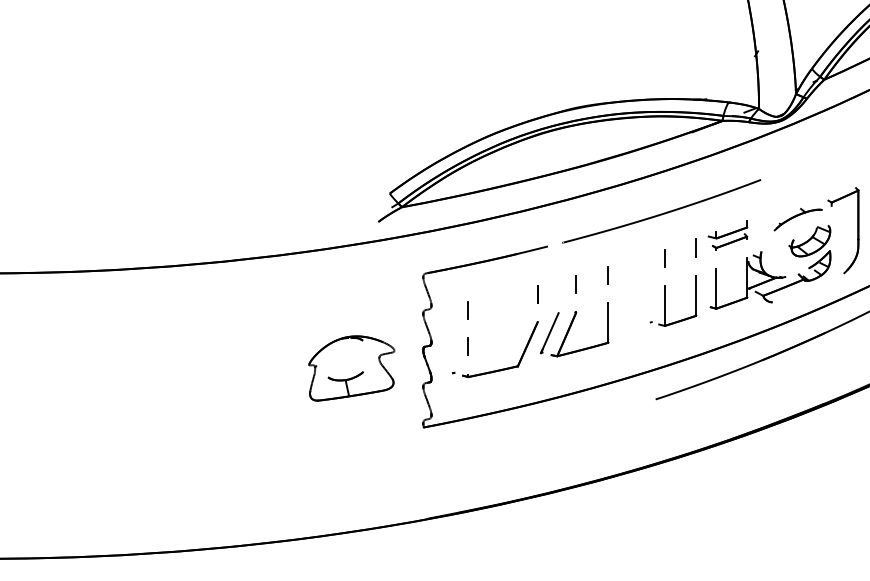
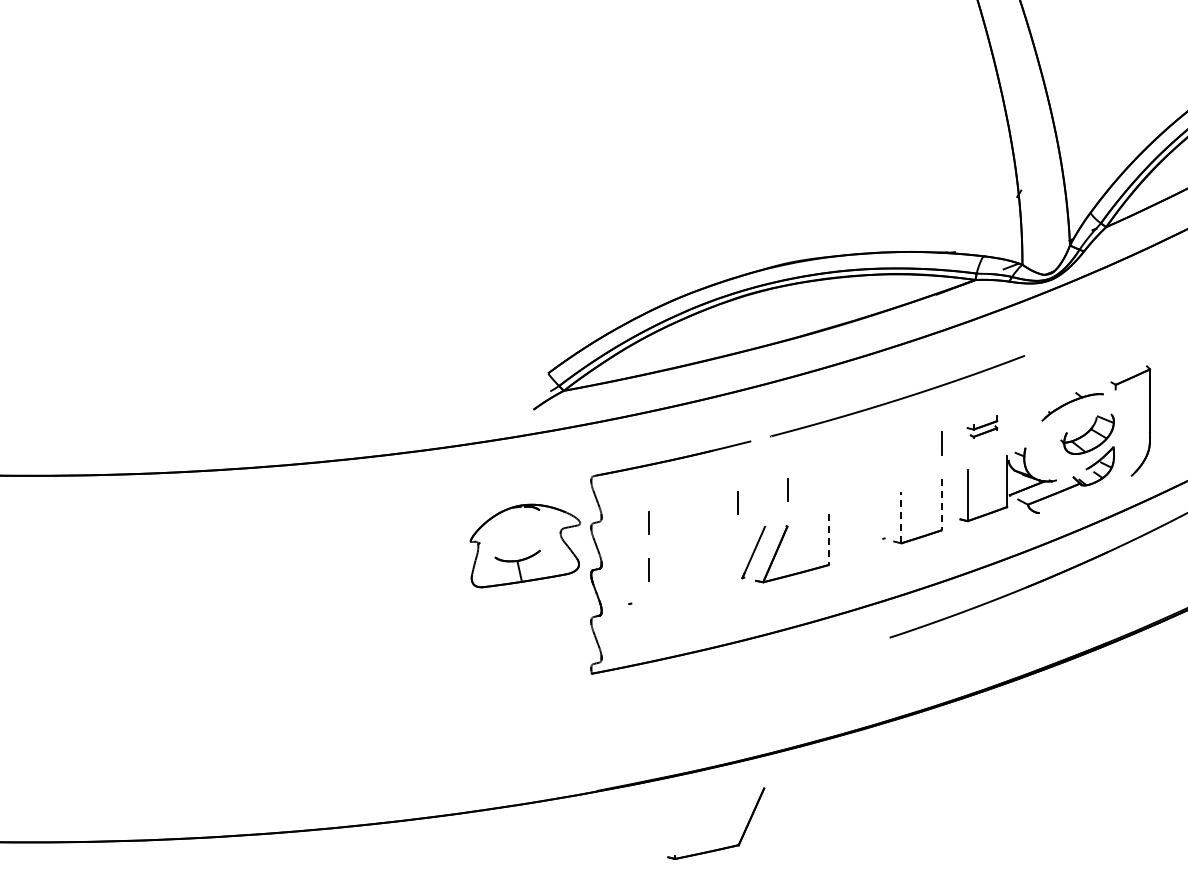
part: (727, 235) -> (982, 427), size x0.6
line: (664, 258) -> (900, 456), removed
line: (608, 275) -> (828, 478), removed
line: (696, 295) -> (941, 504), solid -> dashed
line: (664, 305) -> (901, 517), solid -> dashed
line: (608, 323) -> (828, 540), solid -> dashed
part: (351, 368) -> (524, 545), moved
part: (505, 368) -> (722, 847), moved

